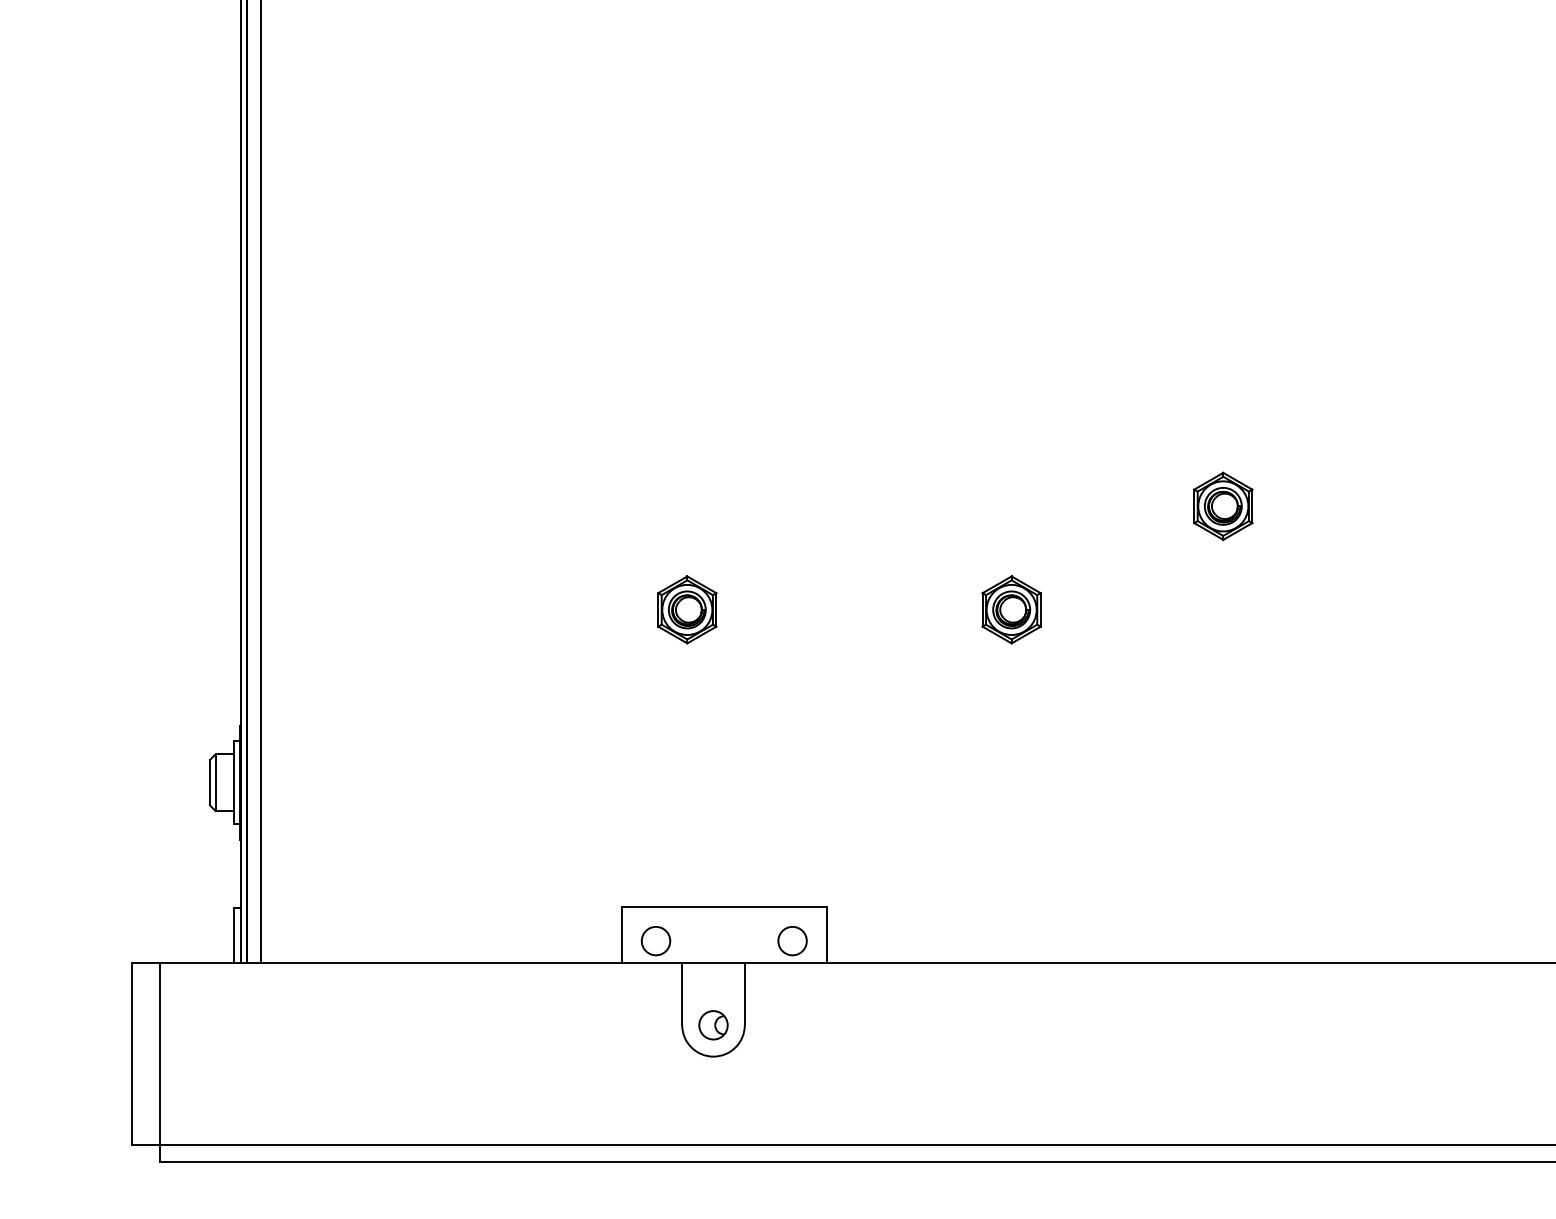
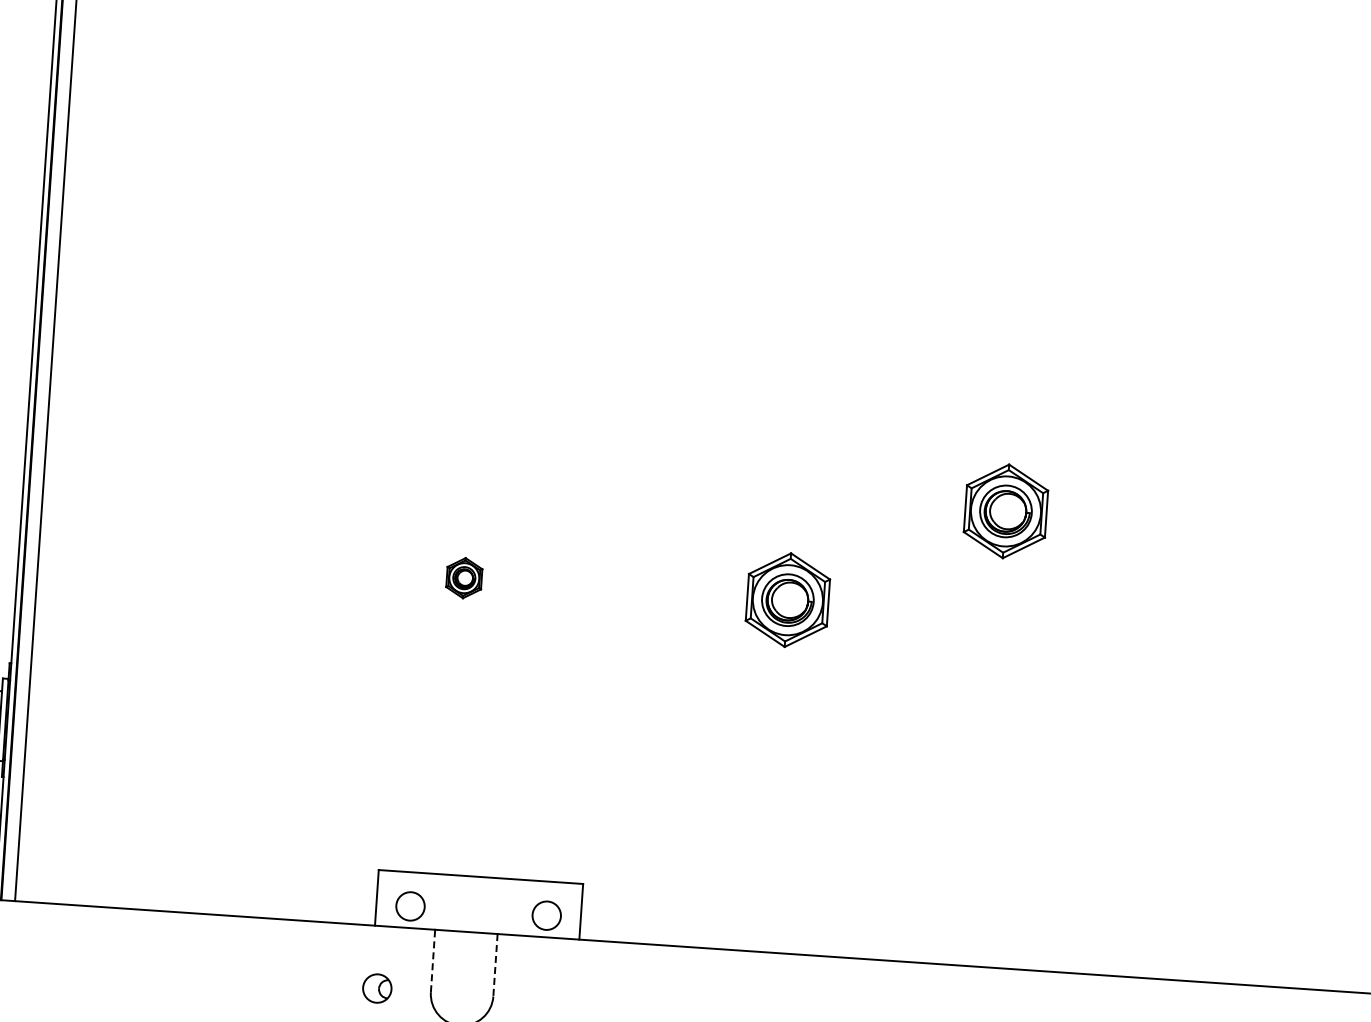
part: (1223, 505) -> (1006, 510), size x1.4
part: (687, 609) -> (464, 577), size x0.6
part: (1011, 609) -> (787, 599), size x1.4
line: (682, 993) -> (433, 960), solid -> dashed
line: (744, 994) -> (495, 965), solid -> dashed
part: (713, 1025) -> (377, 988), moved

